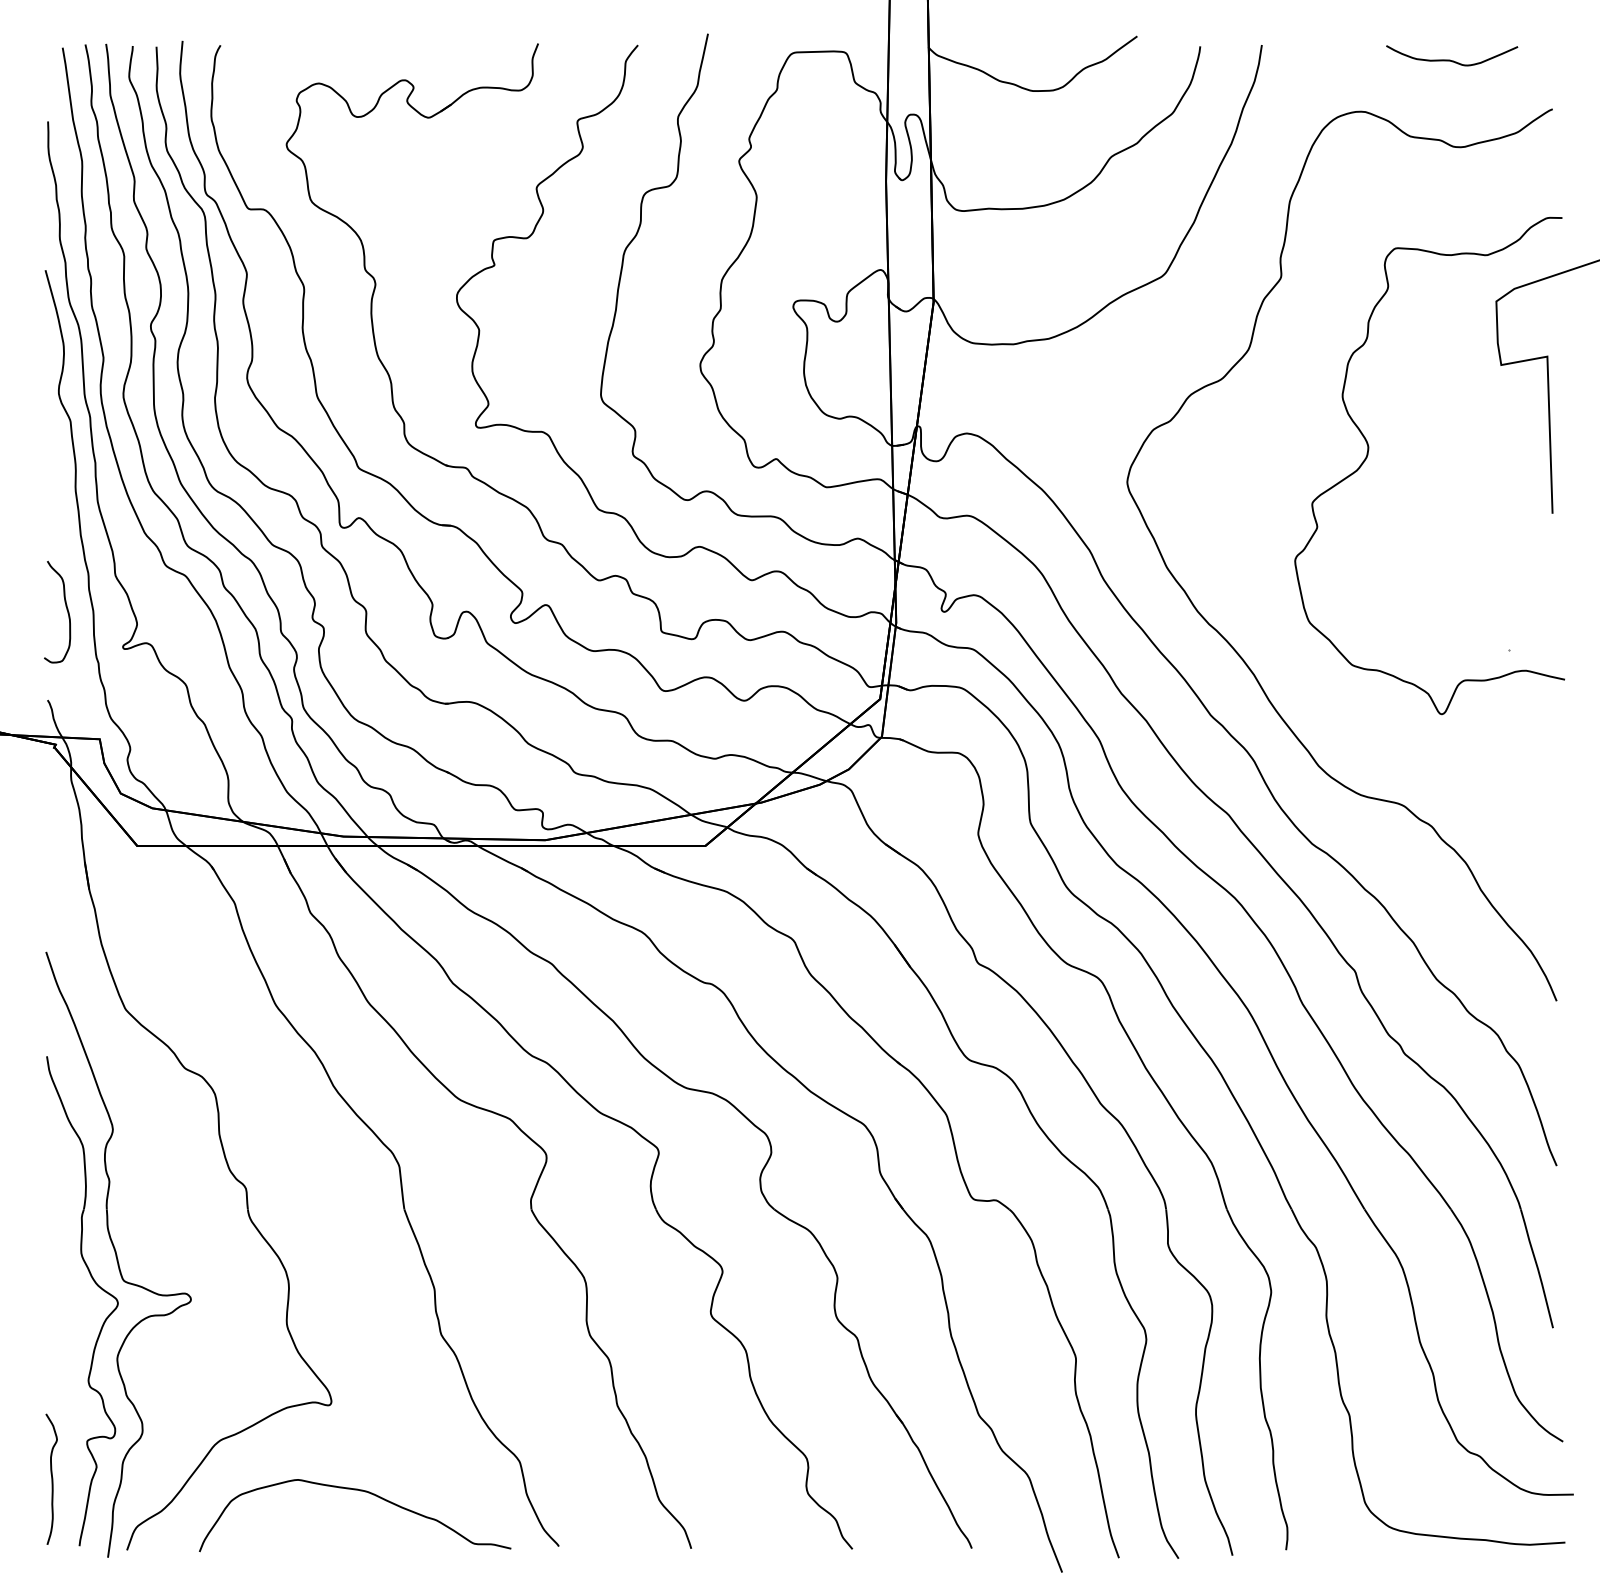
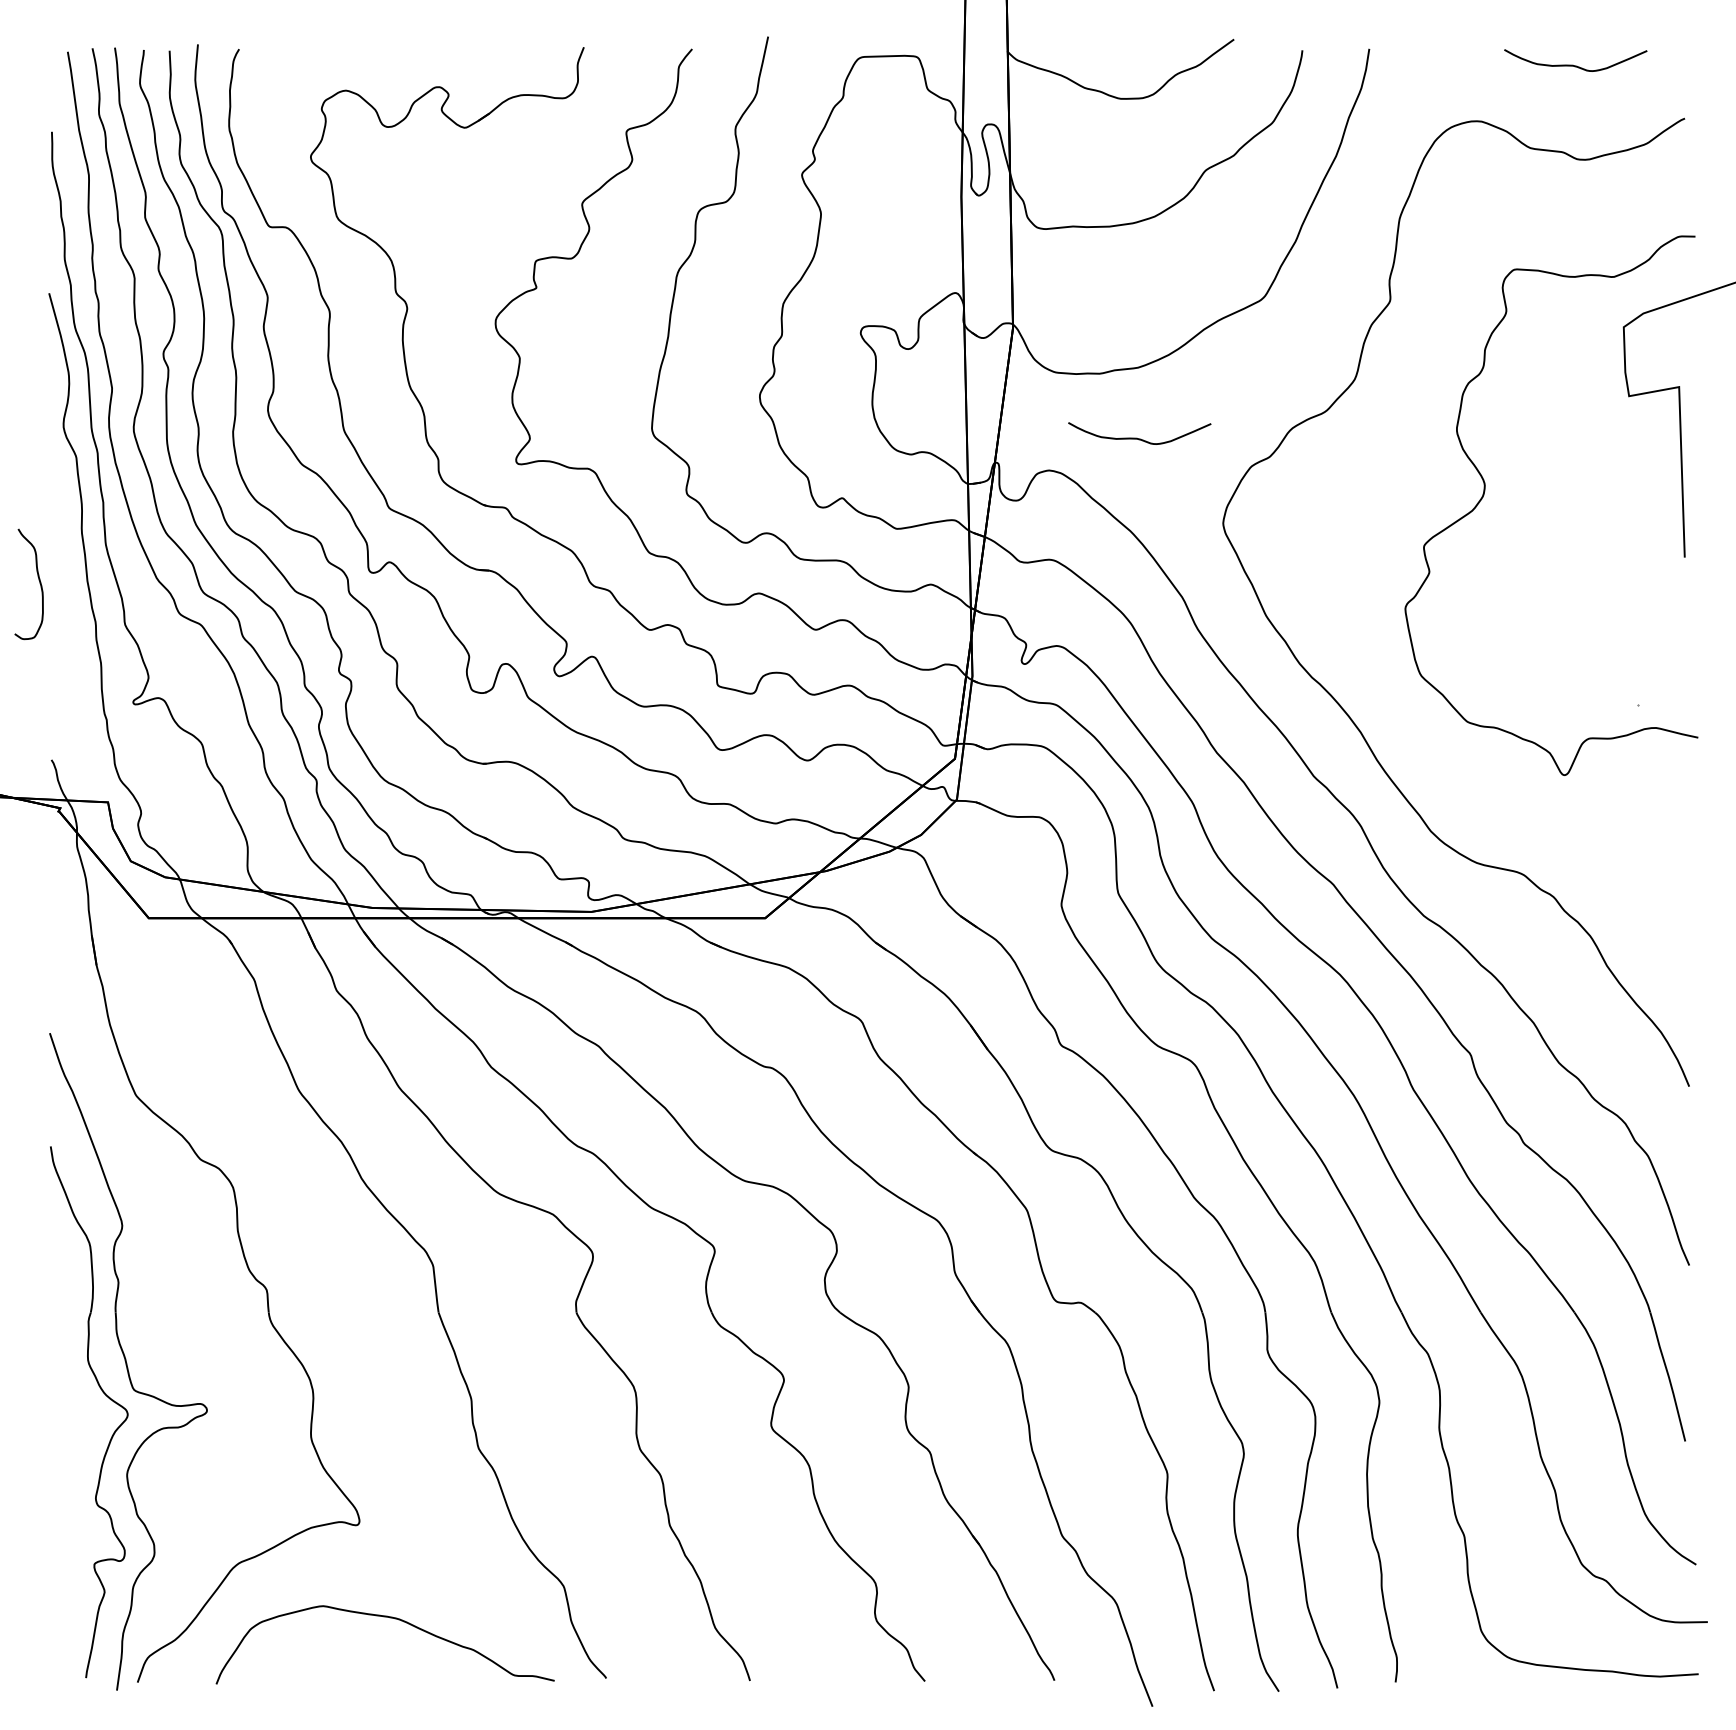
curve: (1048, 403) -> (1137, 437), added
curve: (66, 608) -> (38, 580), moved
curve: (51, 1479) -> (55, 1605), removed

